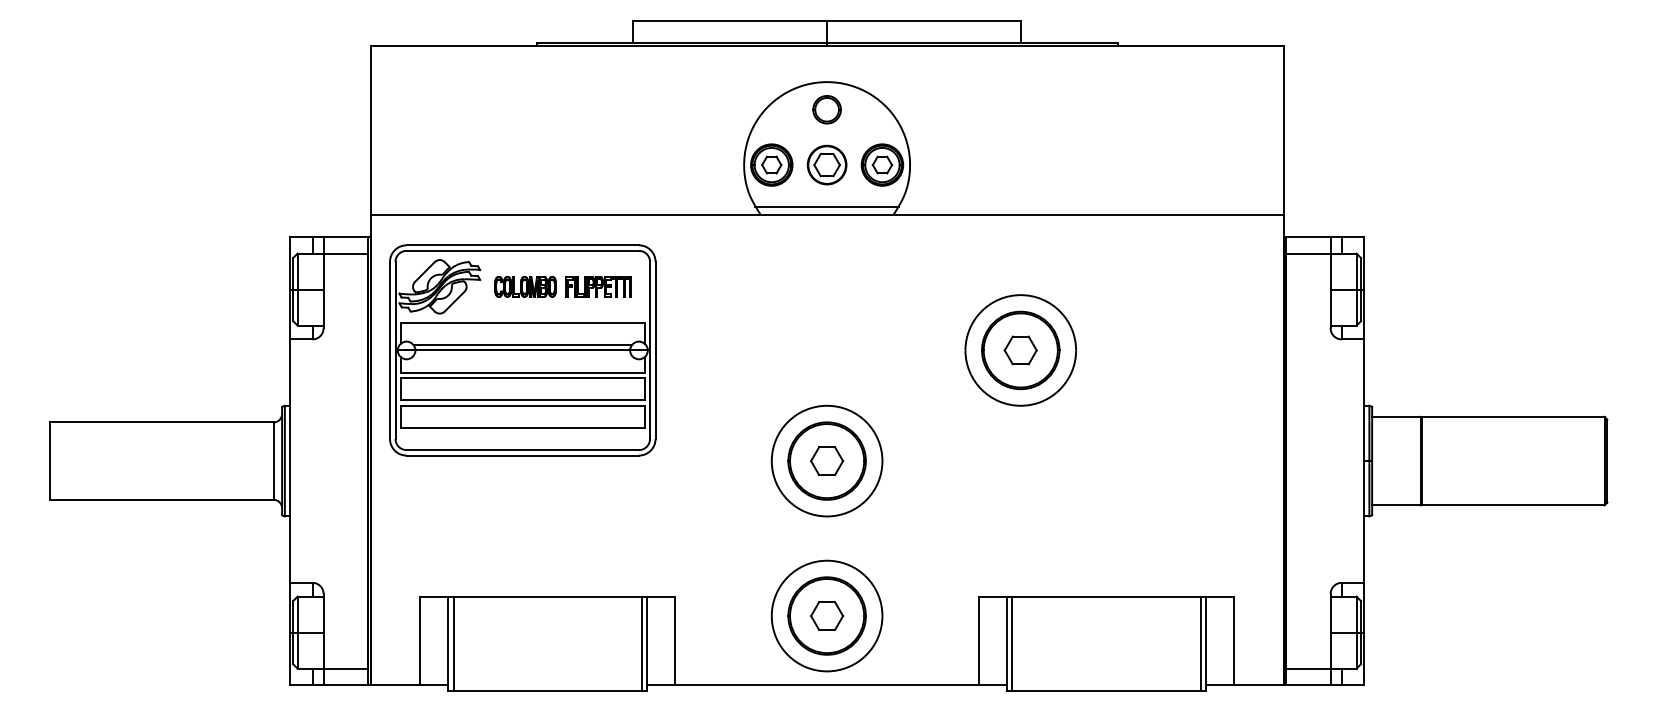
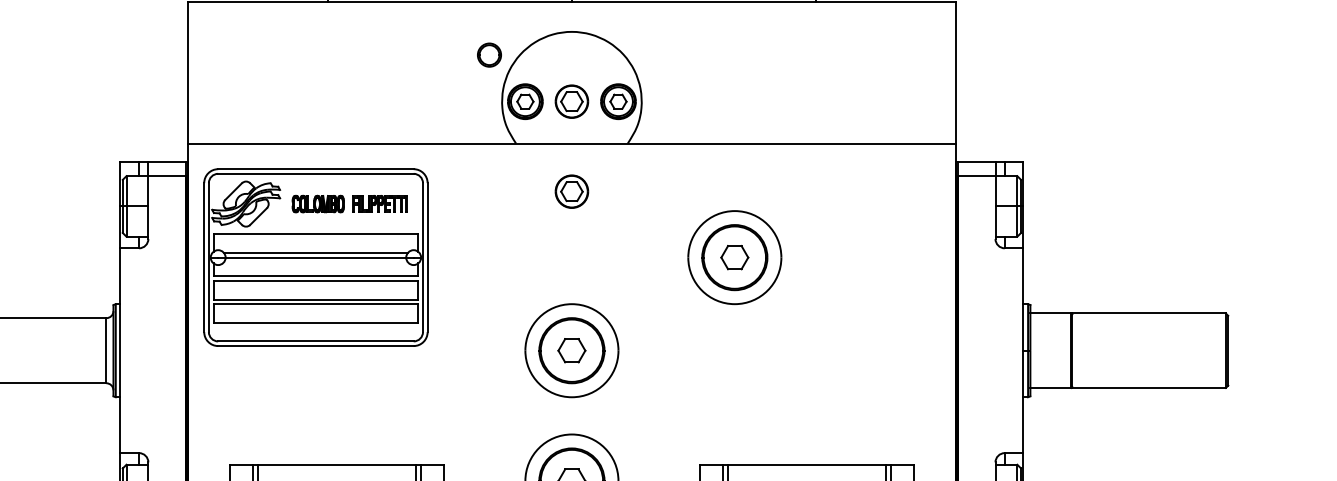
part: (826, 109) -> (488, 54), moved
line: (826, 206) -> (571, 136), removed
part: (826, 271) -> (571, 191), added

